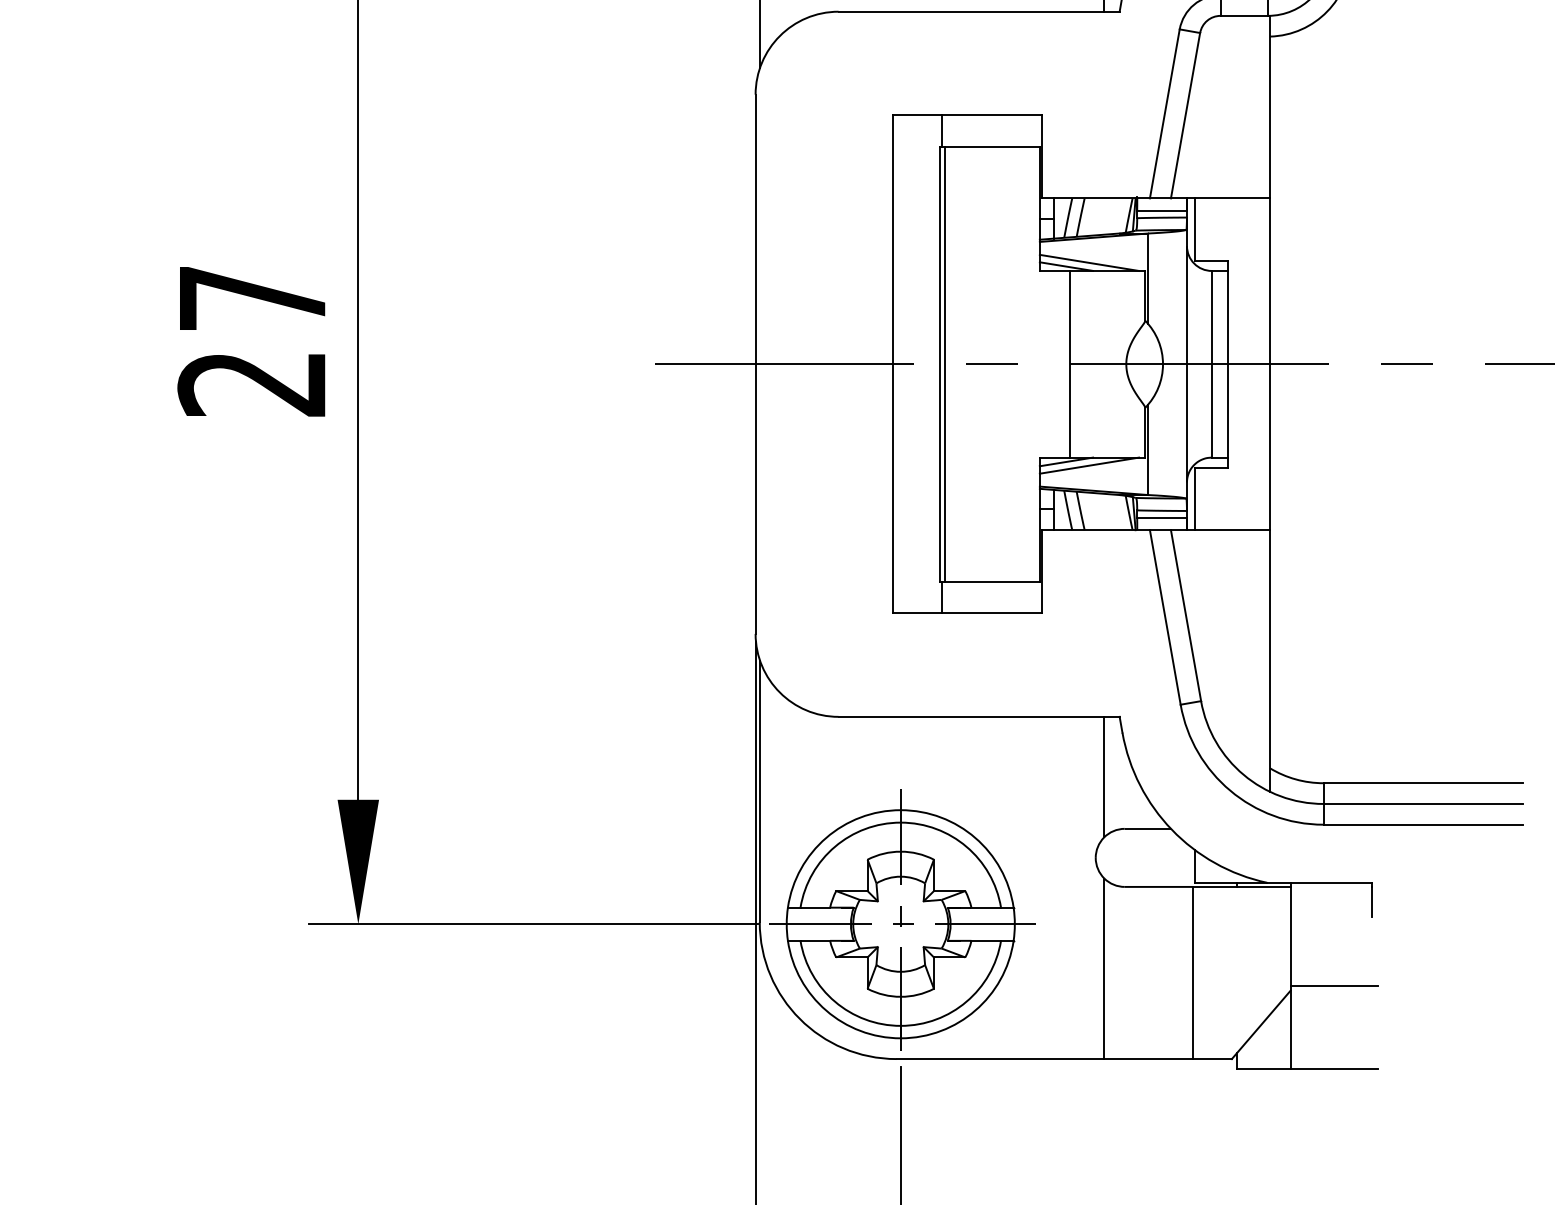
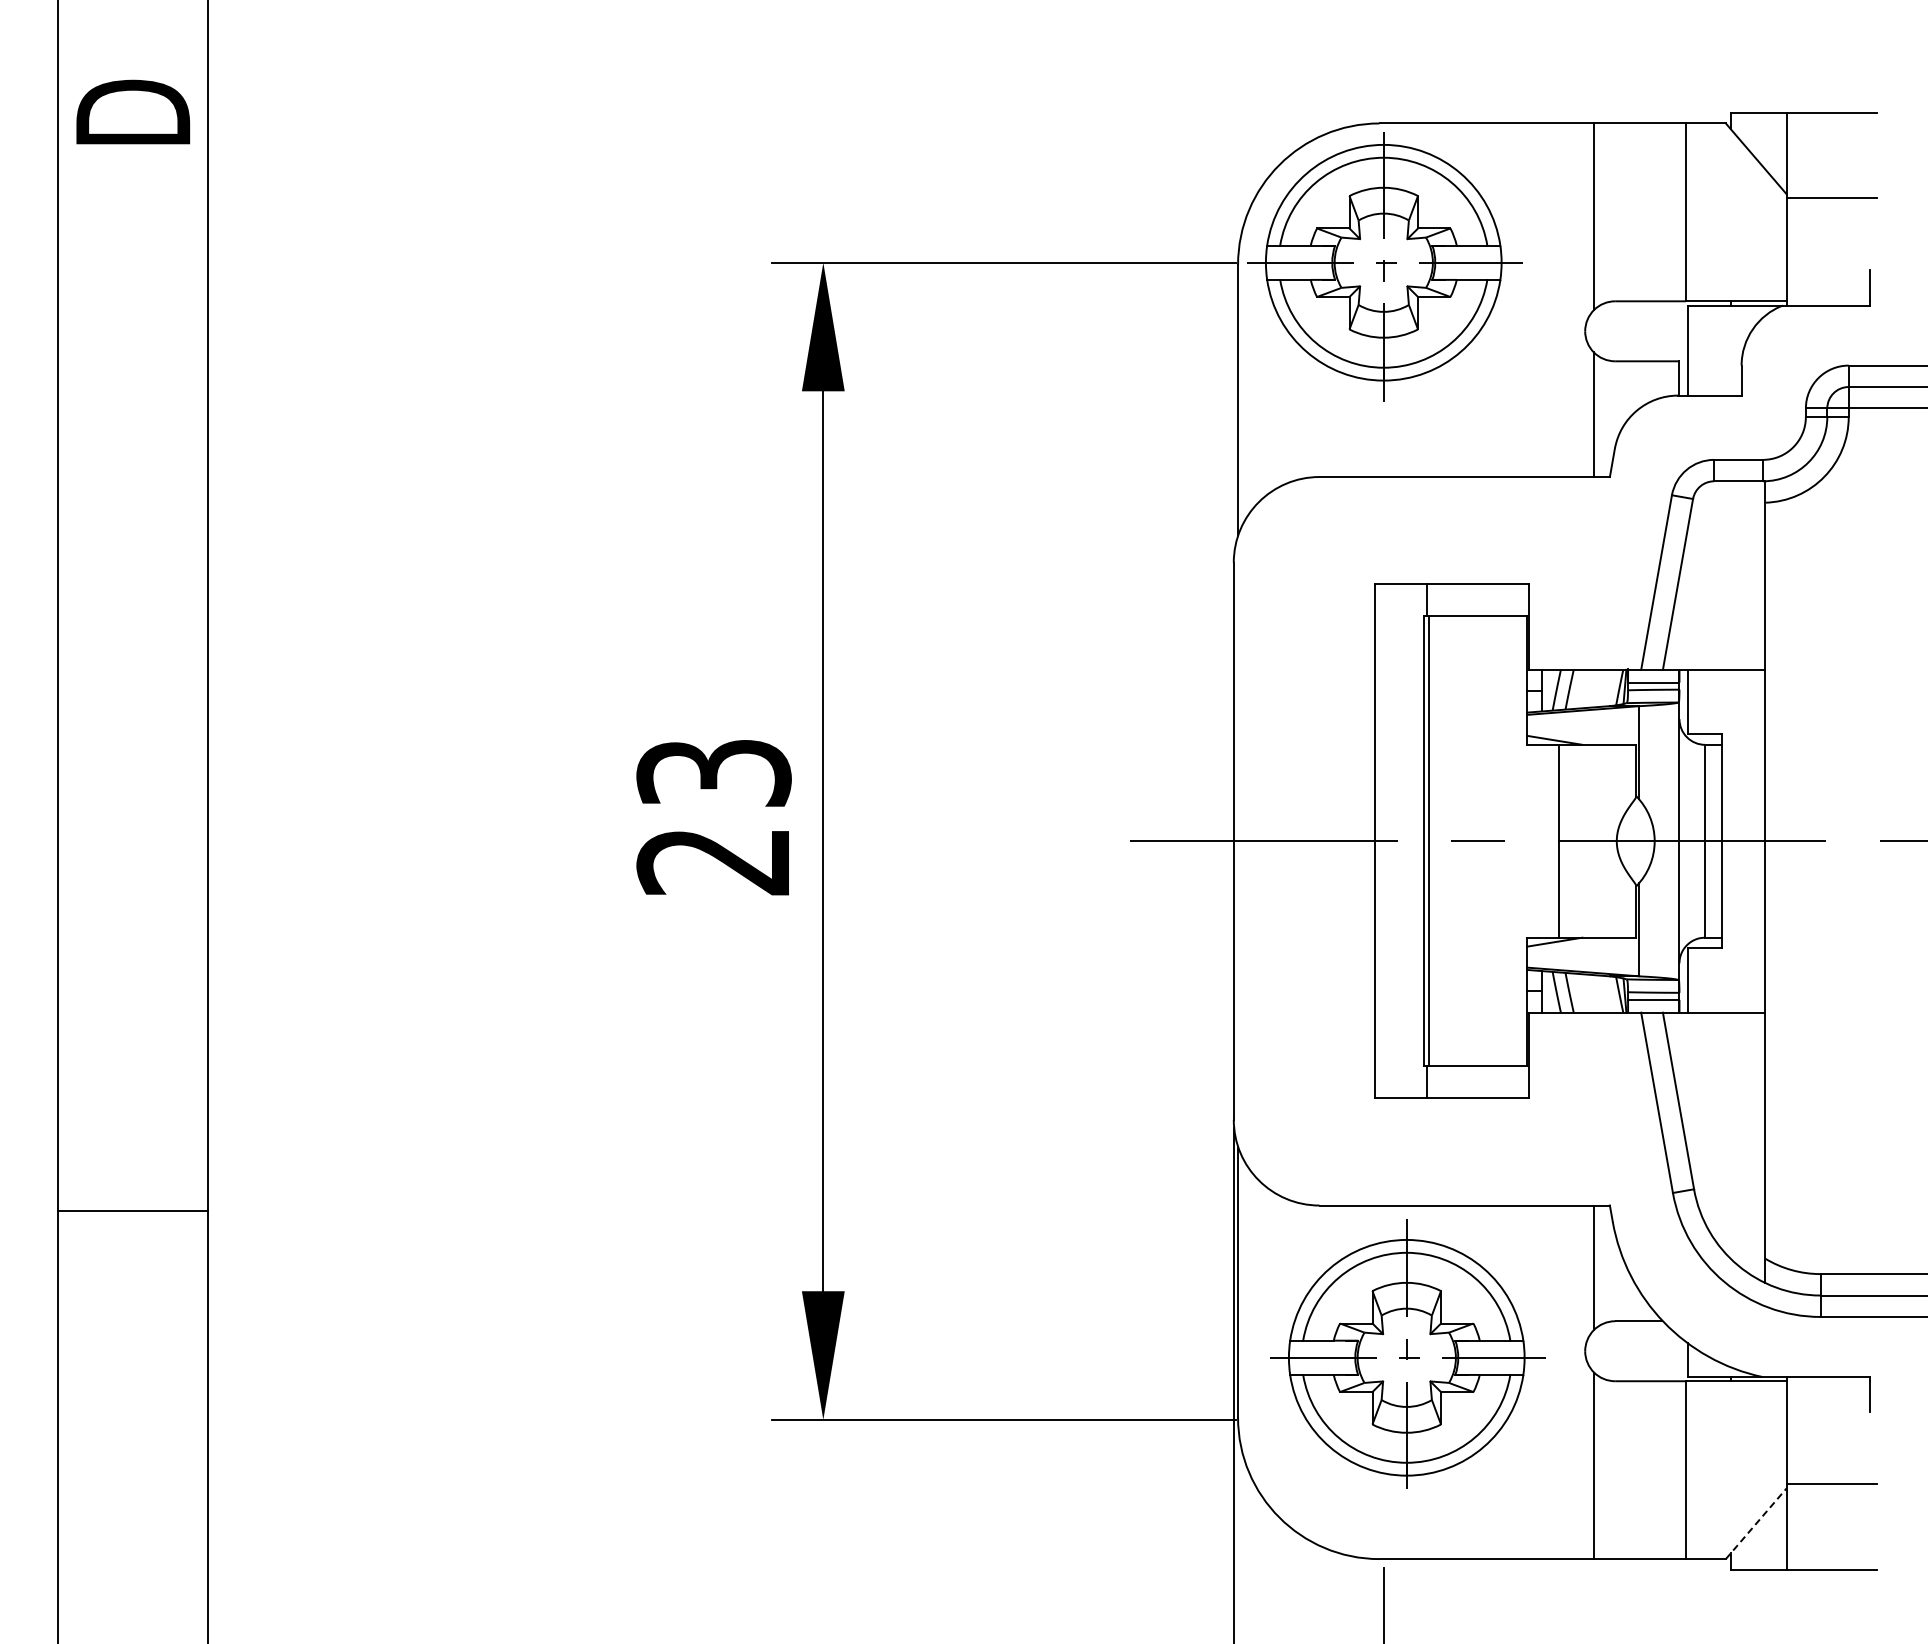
line: (1089, 262) -> (1578, 736), removed
text: (252, 298) -> (713, 773), 27 -> 23
line: (1089, 465) -> (1578, 945), removed
part: (901, 920) -> (1407, 1353), moved
line: (1261, 1024) -> (1756, 1523), solid -> dashed

